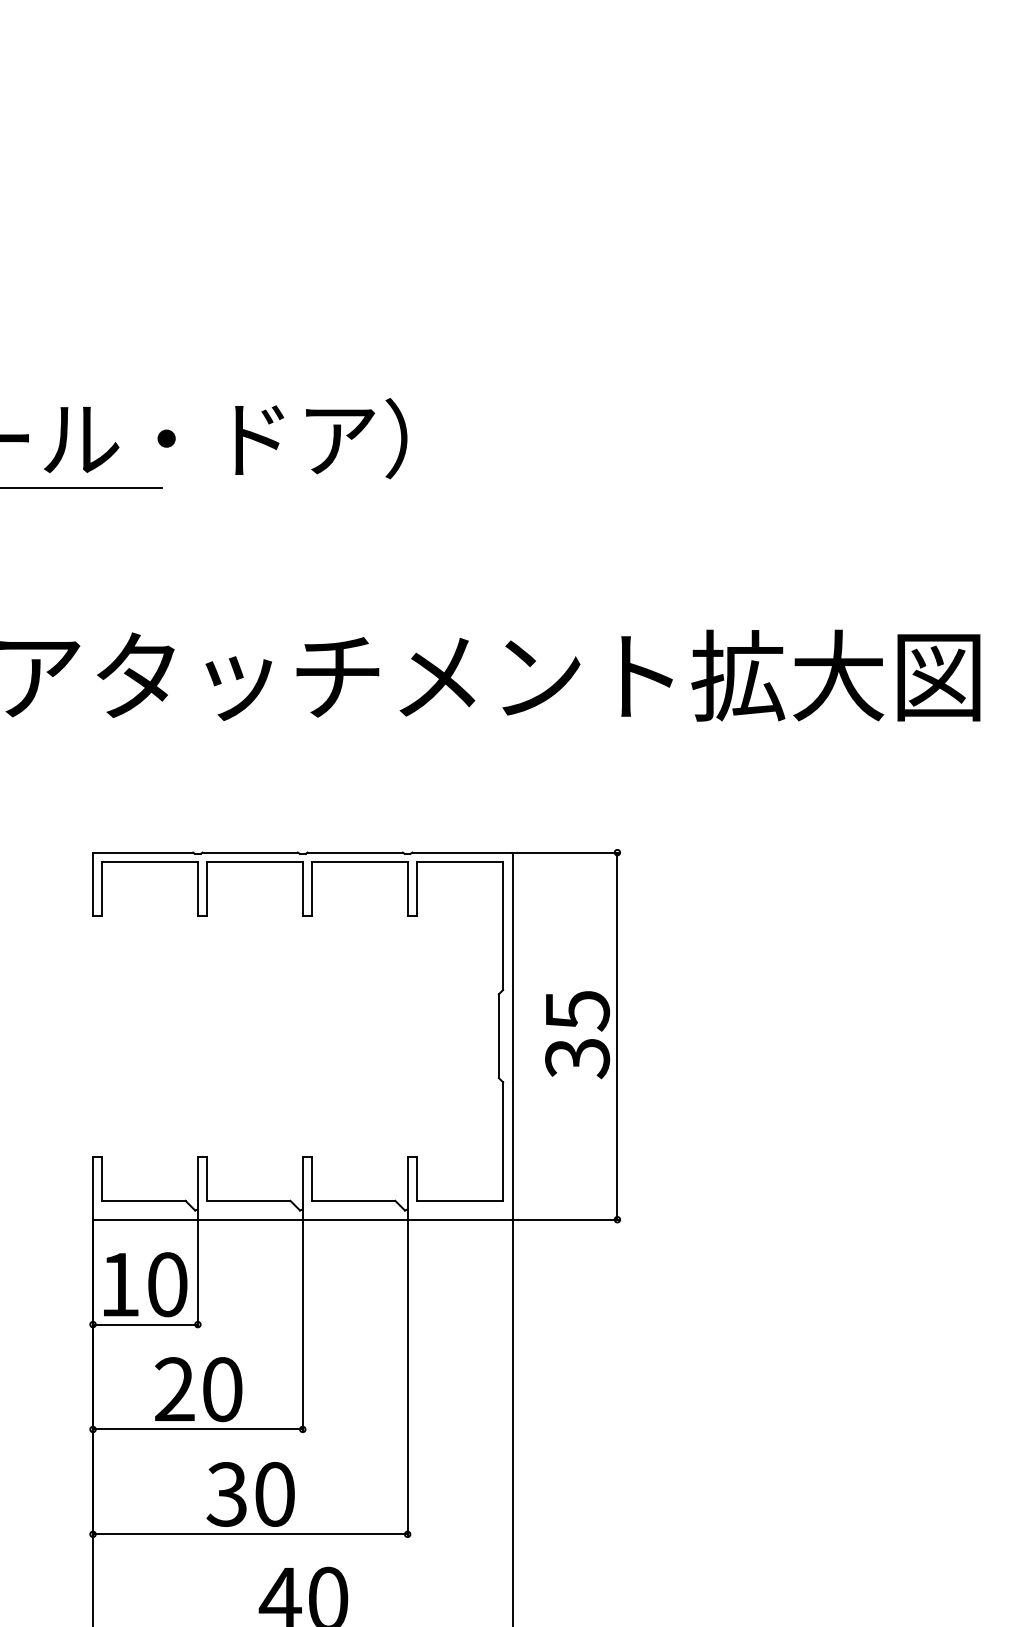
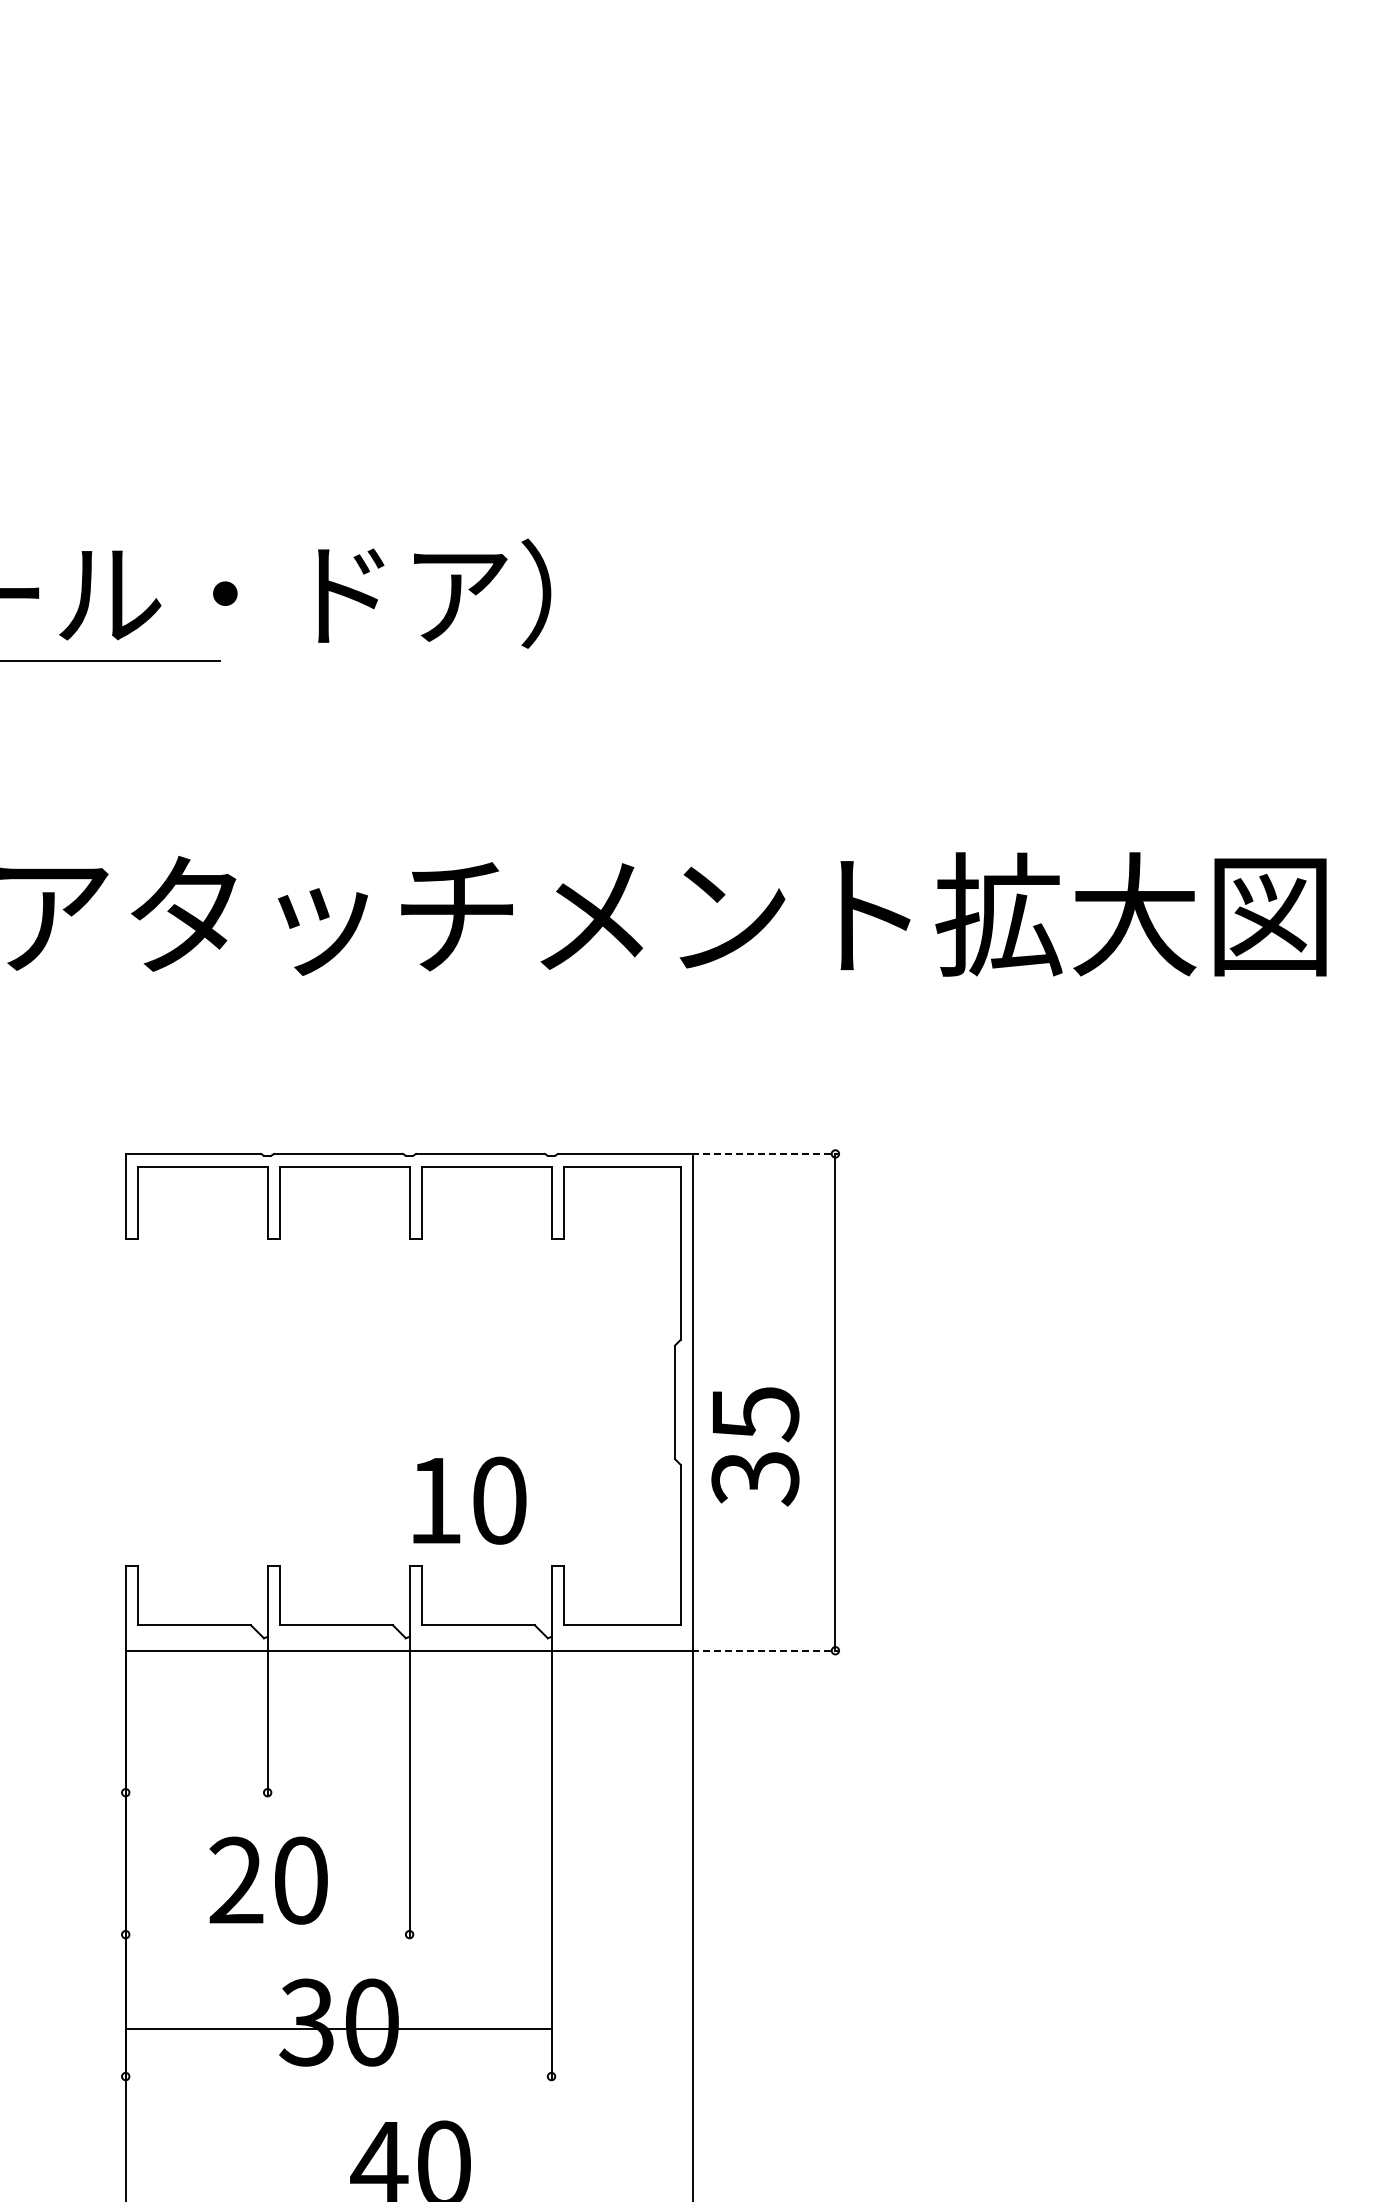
line: (565, 852) -> (765, 1153), solid -> dashed
text: (577, 1034) -> (755, 1446), moved
line: (565, 1219) -> (765, 1650), solid -> dashed
text: (145, 1284) -> (469, 1500), moved
line: (145, 1324) -> (196, 1792), removed
line: (197, 1429) -> (267, 1934), removed
line: (250, 1534) -> (338, 2028), moved

